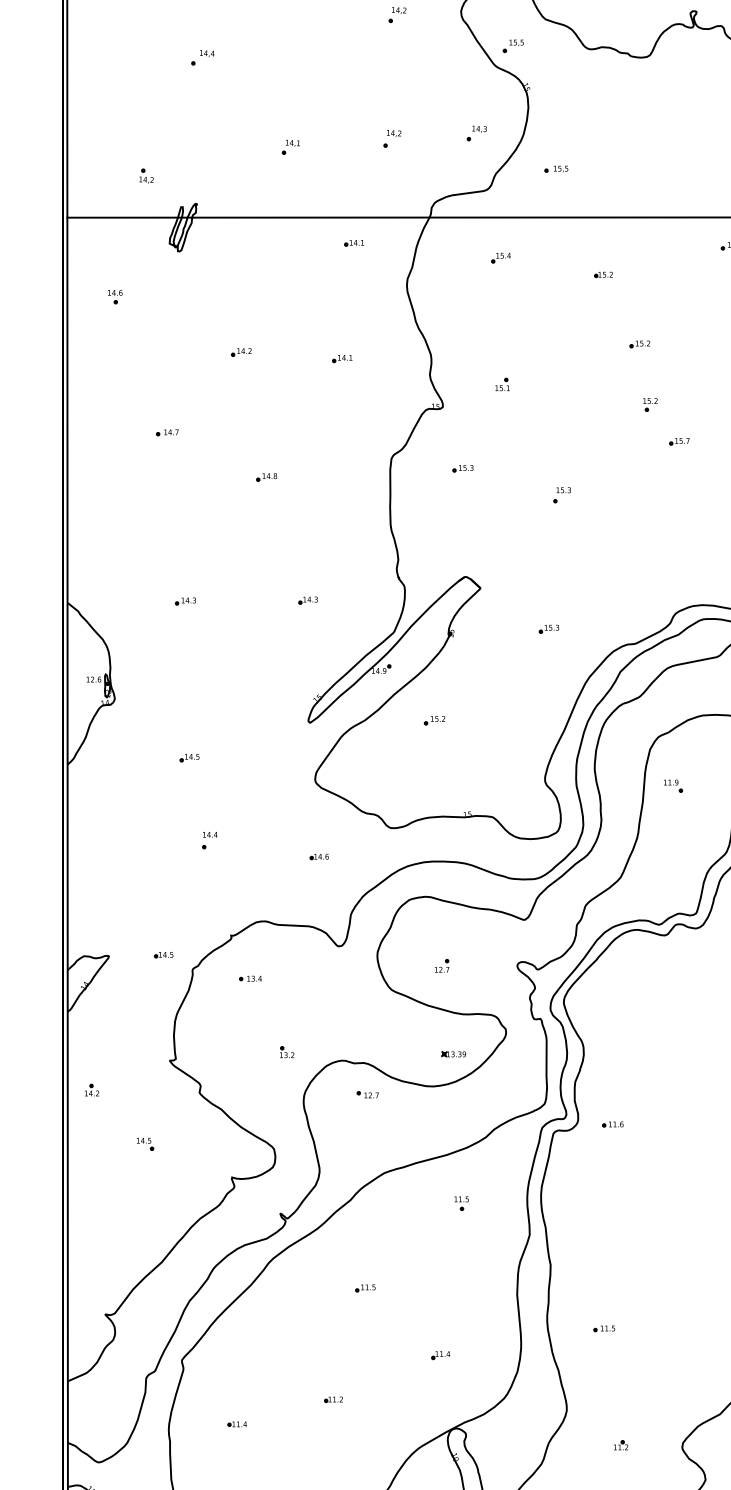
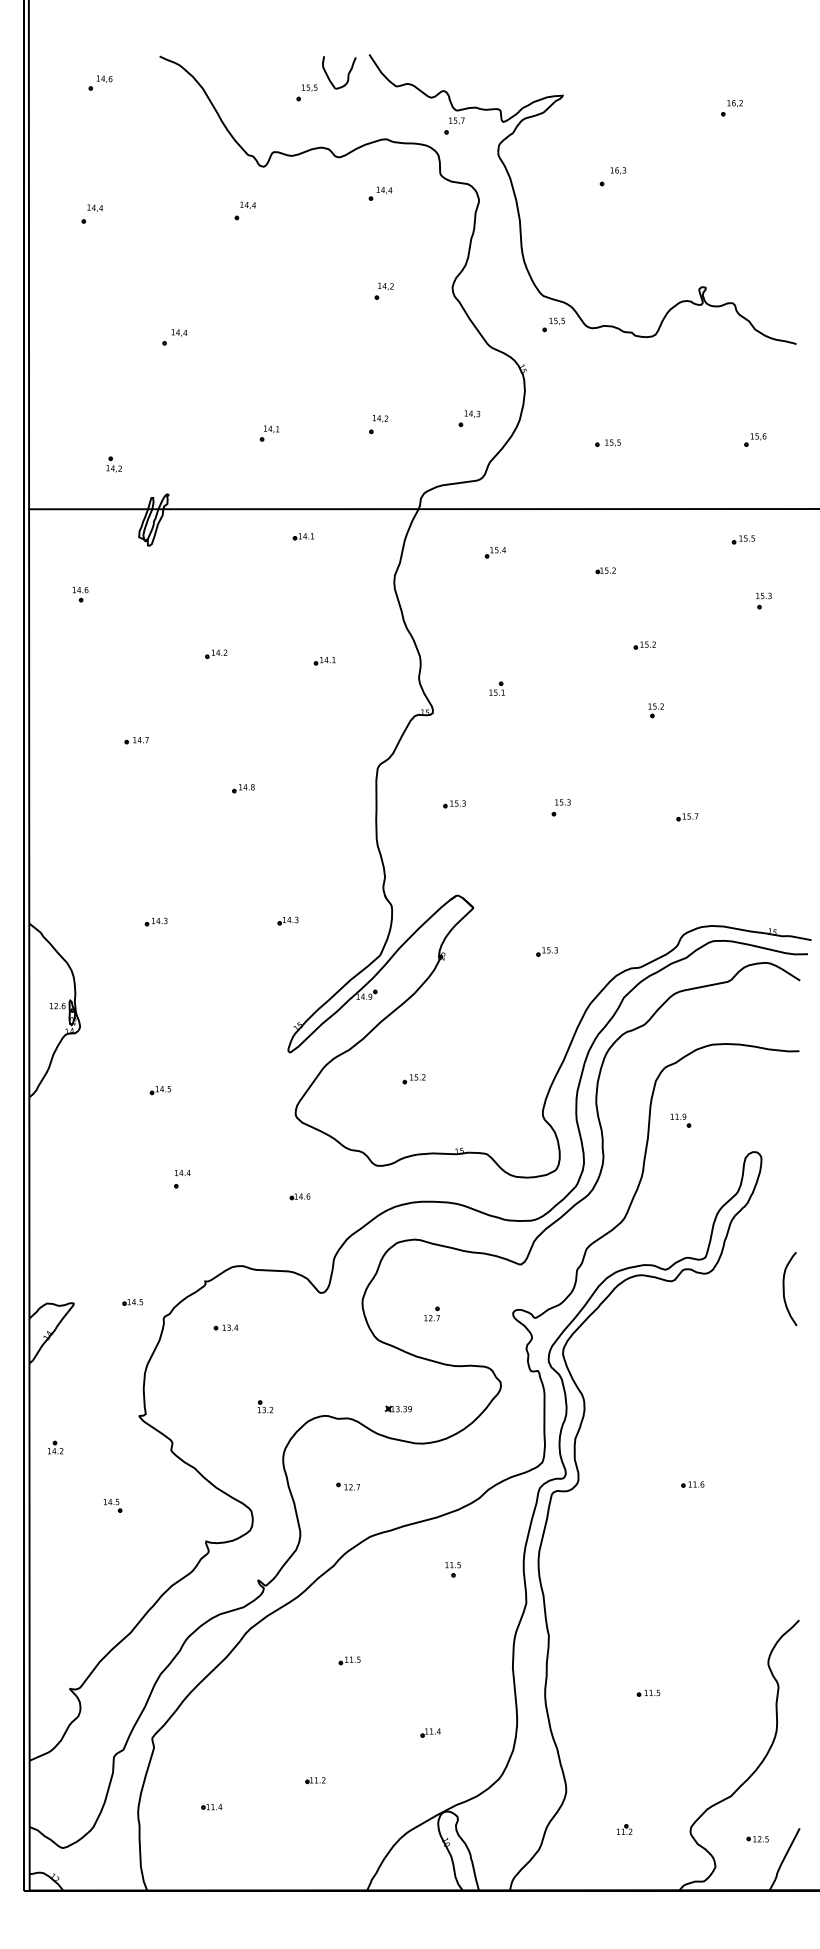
part: (513, 45) -> (553, 324), moved
part: (555, 168) -> (607, 442), moved
part: (354, 243) -> (303, 536), moved
part: (679, 441) -> (687, 817), moved
part: (462, 468) -> (454, 804), moved
part: (434, 720) -> (413, 1079), moved
part: (453, 1053) -> (398, 1408), moved
part: (367, 1094) -> (347, 1486), moved
part: (612, 1124) -> (692, 1484), moved
part: (604, 1328) -> (648, 1692), moved

